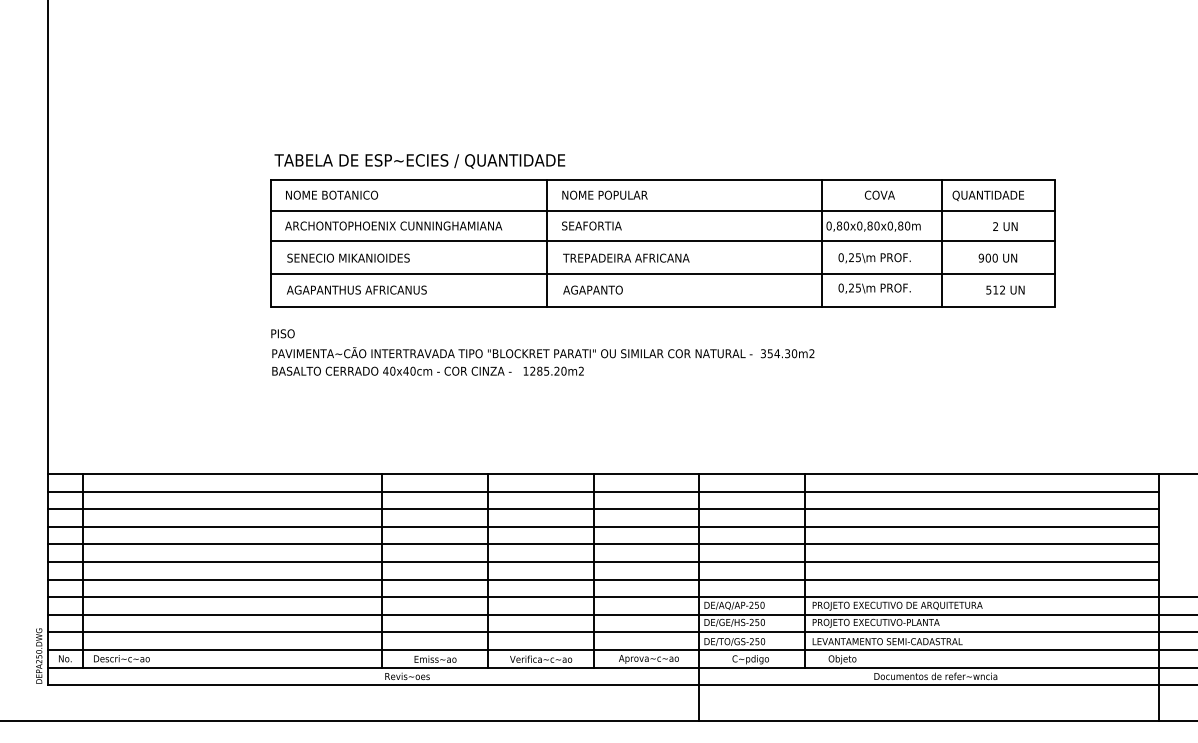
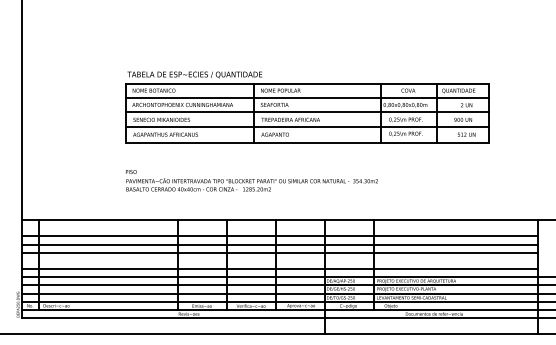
text: (541, 352) -> (251, 180), moved
line: (602, 492) -> (279, 228), removed
line: (602, 561) -> (279, 260), removed

